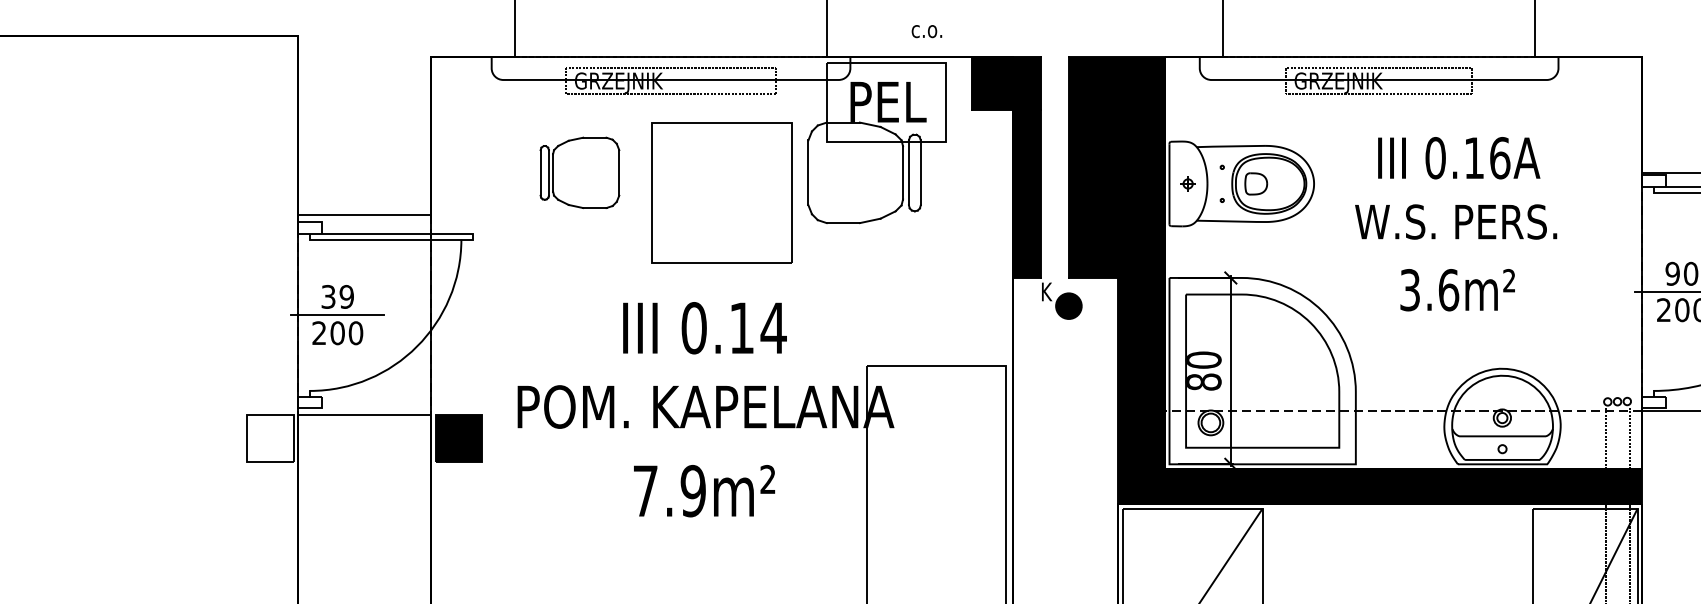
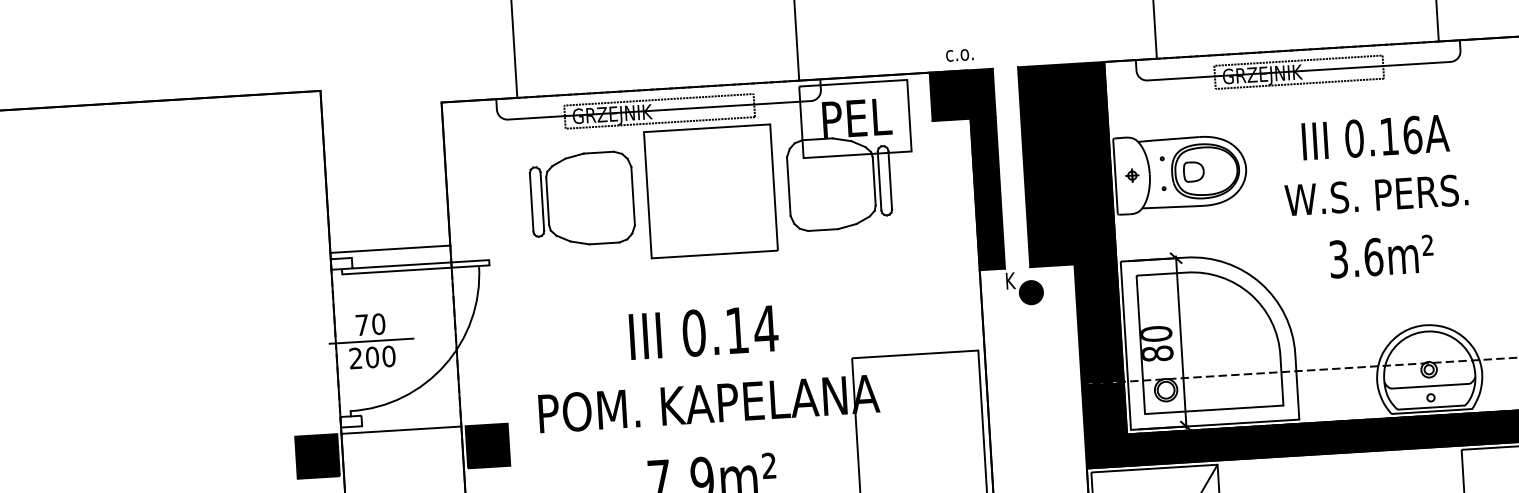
text: (926, 31) -> (959, 55), moved
part: (579, 172) -> (581, 198), size x1.43
part: (721, 192) -> (710, 191), moved
text: (337, 296) -> (370, 324), 39 -> 70
fill: (270, 438) -> (317, 456), added

